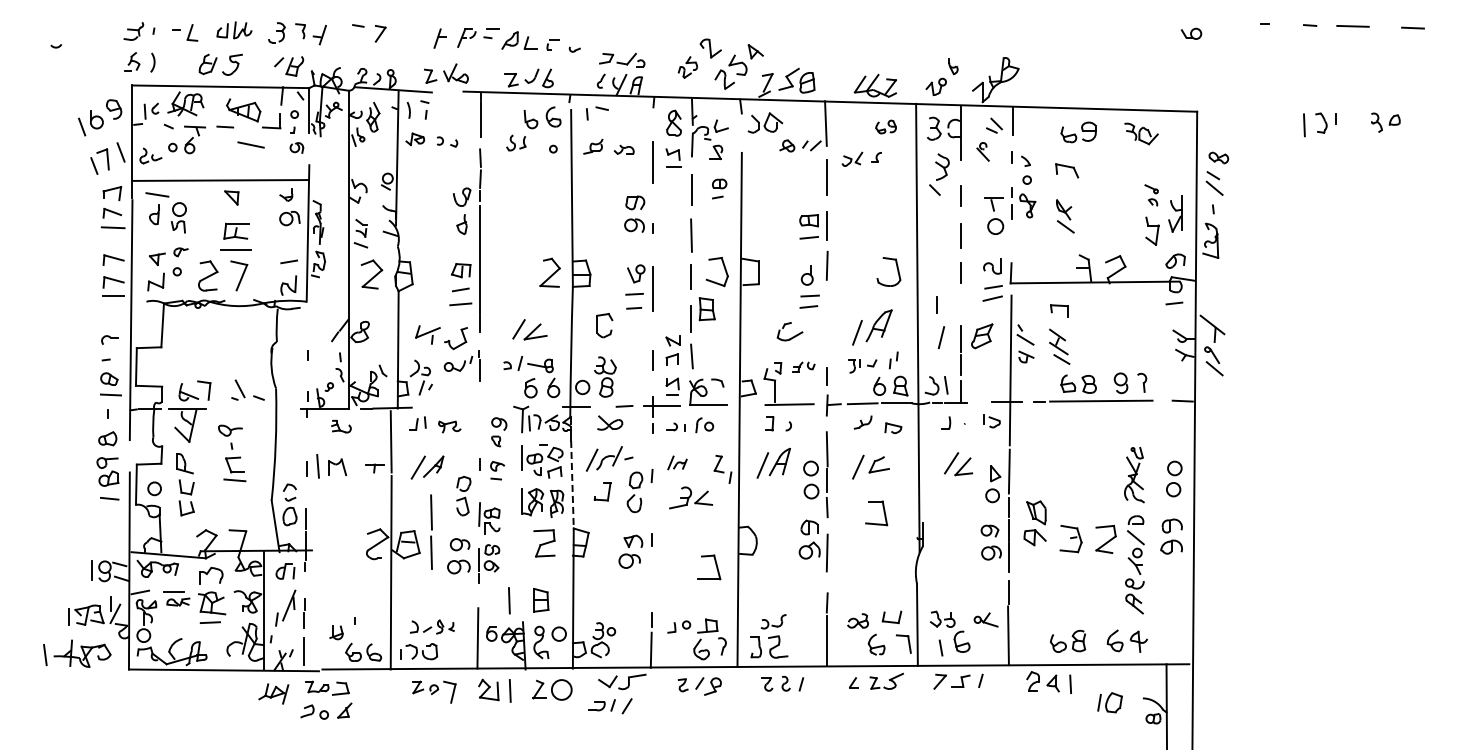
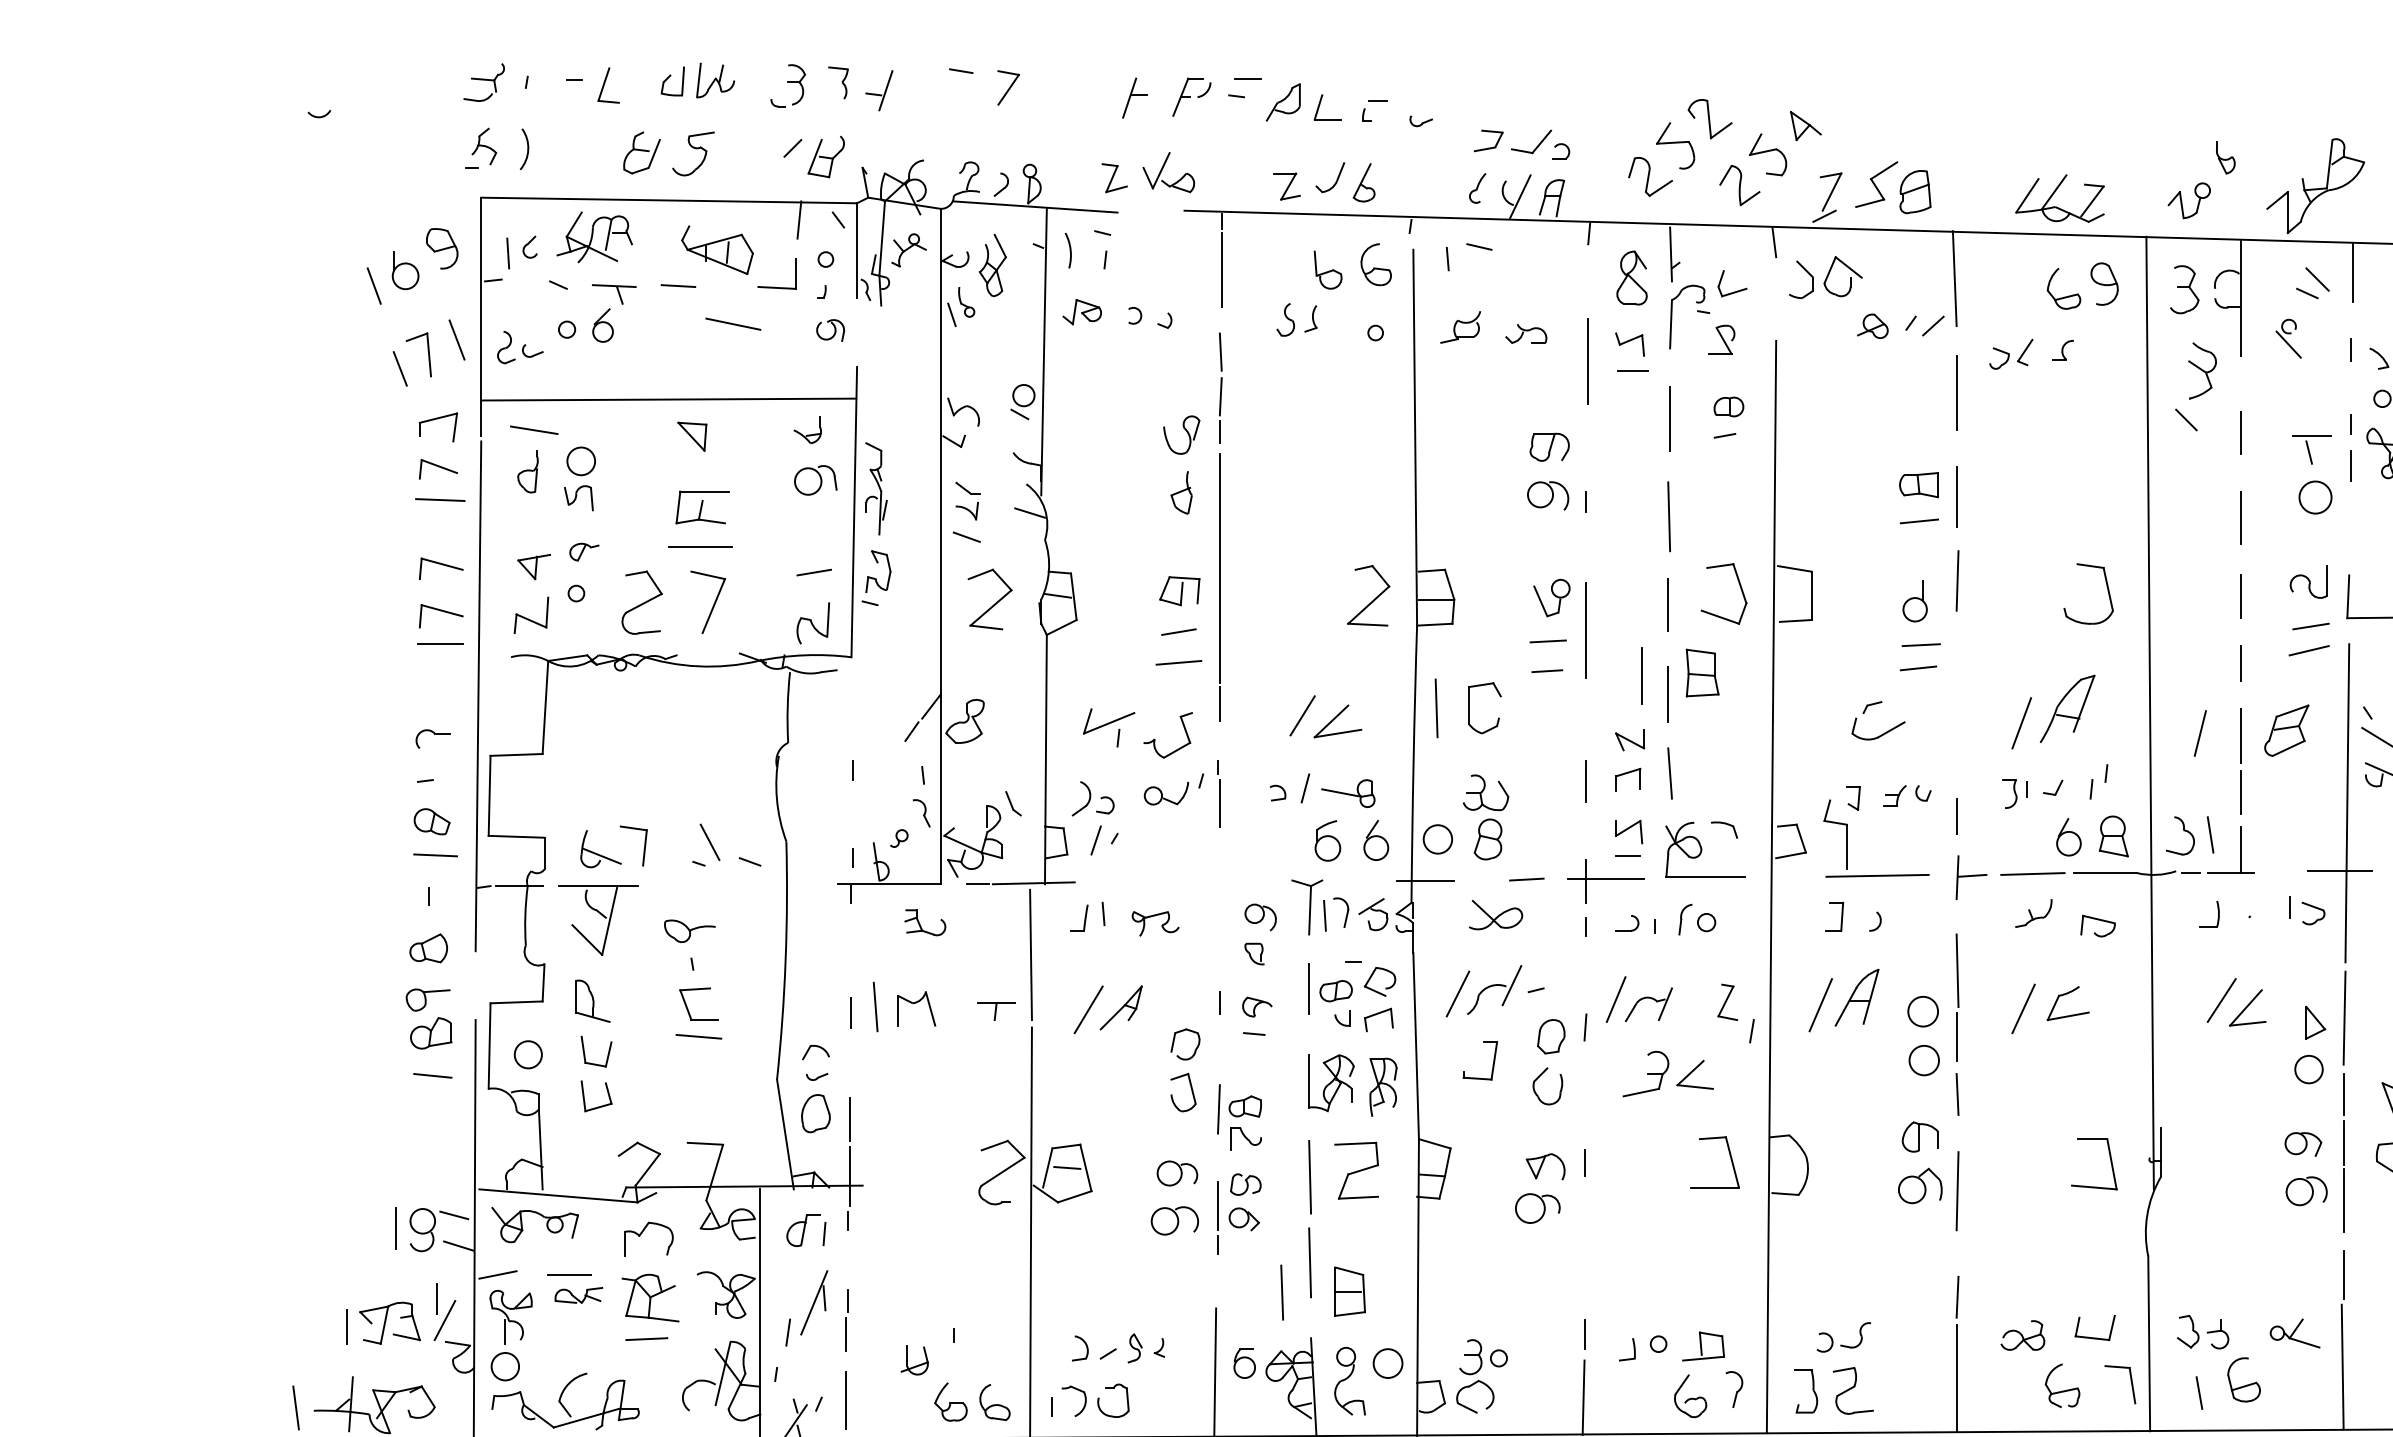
part: (687, 67) -> (1660, 159), size x1.67
part: (885, 126) -> (2081, 284), size x1.67
line: (936, 304) -> (2240, 663), moved
line: (678, 310) -> (1641, 675), added
line: (581, 325) -> (1435, 707), added
part: (677, 462) -> (1639, 998), size x1.67
line: (572, 484) -> (1416, 1045), dashed -> solid
part: (883, 512) -> (2108, 1162), moved
line: (431, 530) -> (1310, 1215), moved
part: (715, 565) -> (1728, 1158), moved

